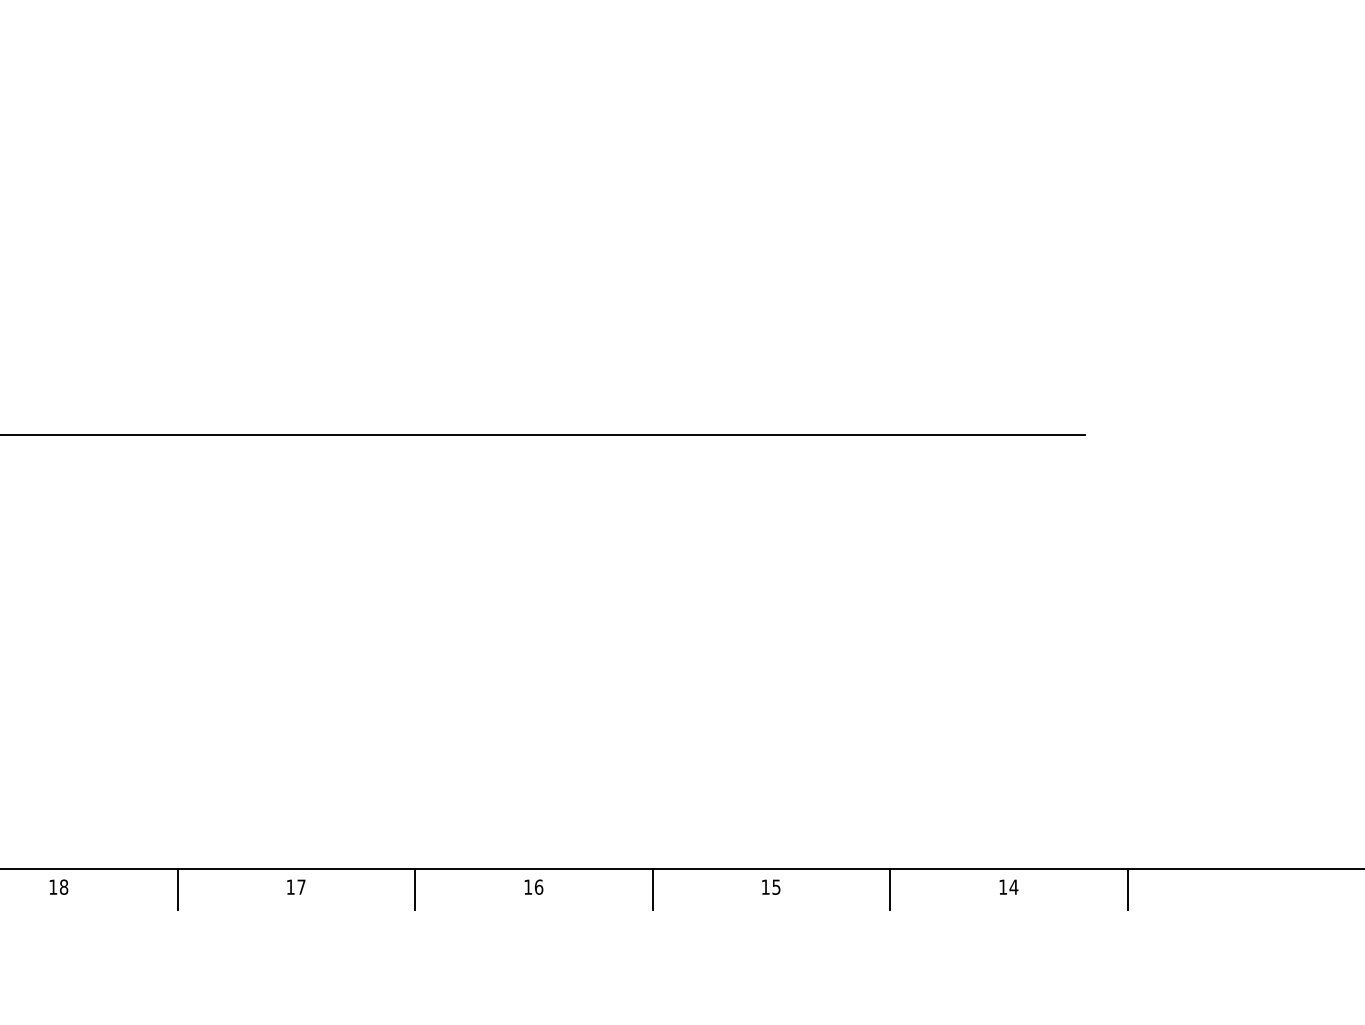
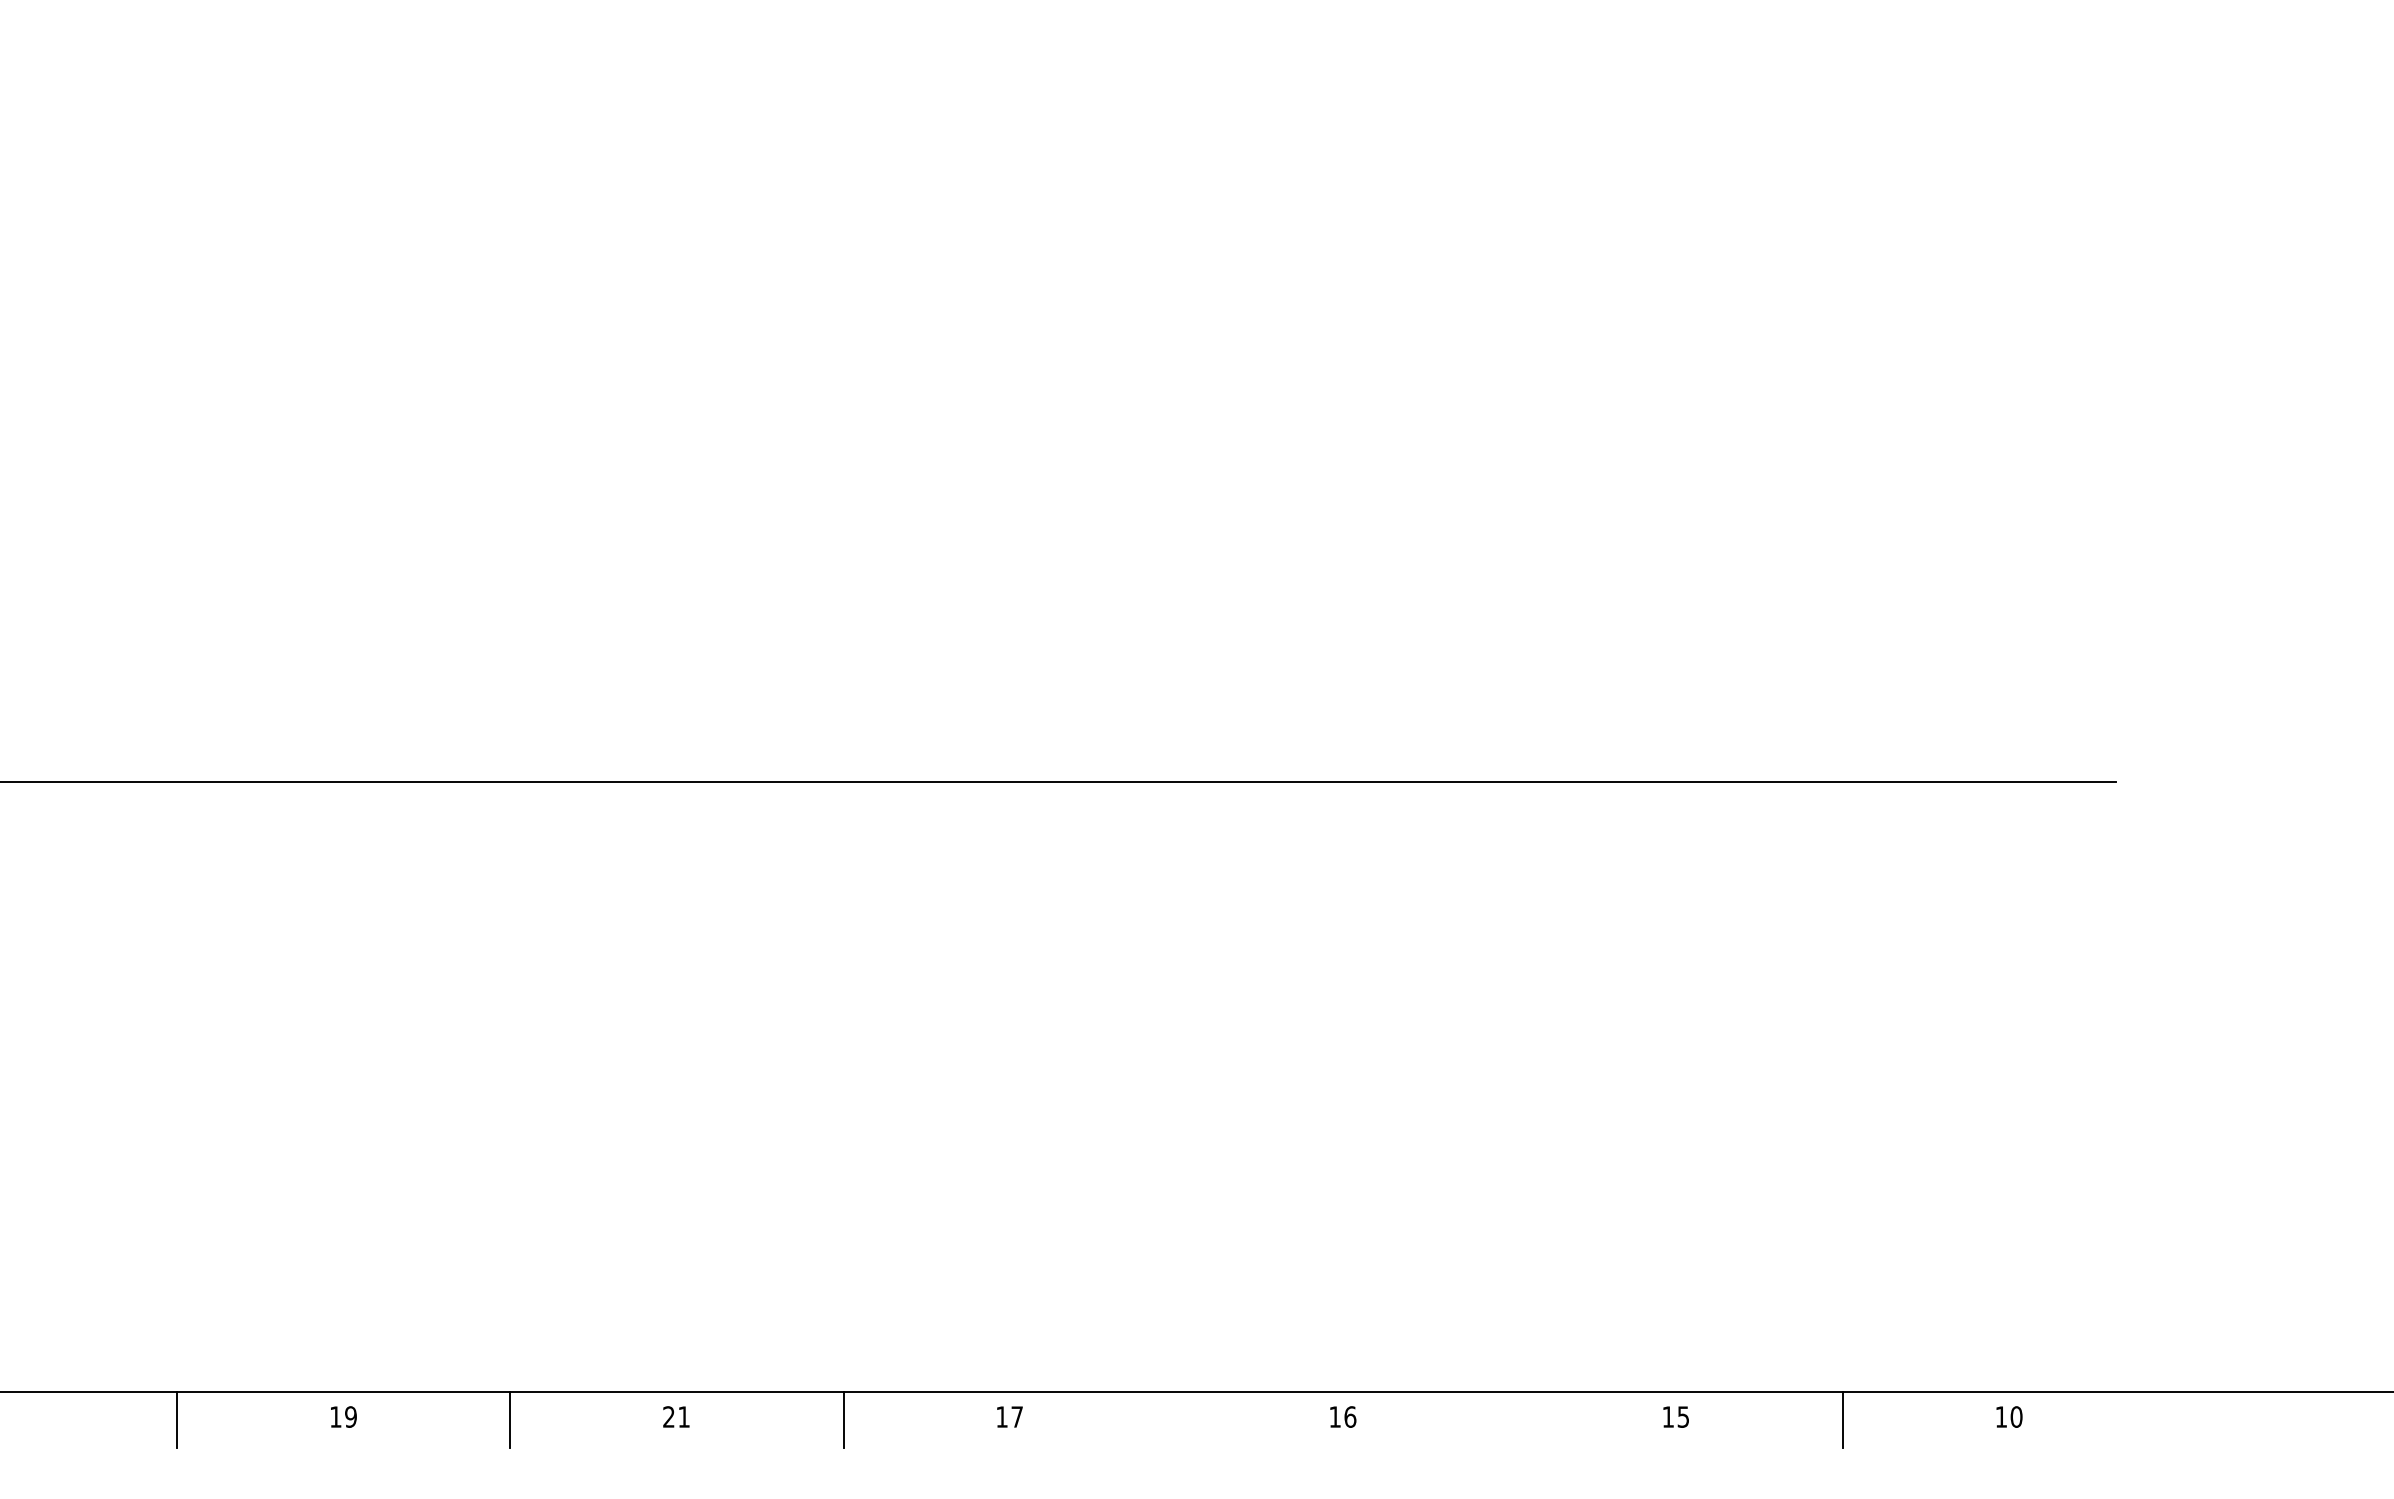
text: (58, 886) -> (676, 1416), 18 -> 21
text: (1013, 886) -> (2016, 1416), 14 -> 10
line: (415, 888) -> (1176, 1419), removed
line: (652, 888) -> (1509, 1419), removed
line: (1127, 888) -> (2176, 1419), removed

